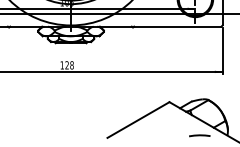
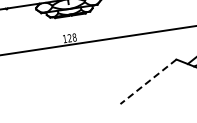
line: (138, 120) -> (148, 82), solid -> dashed

